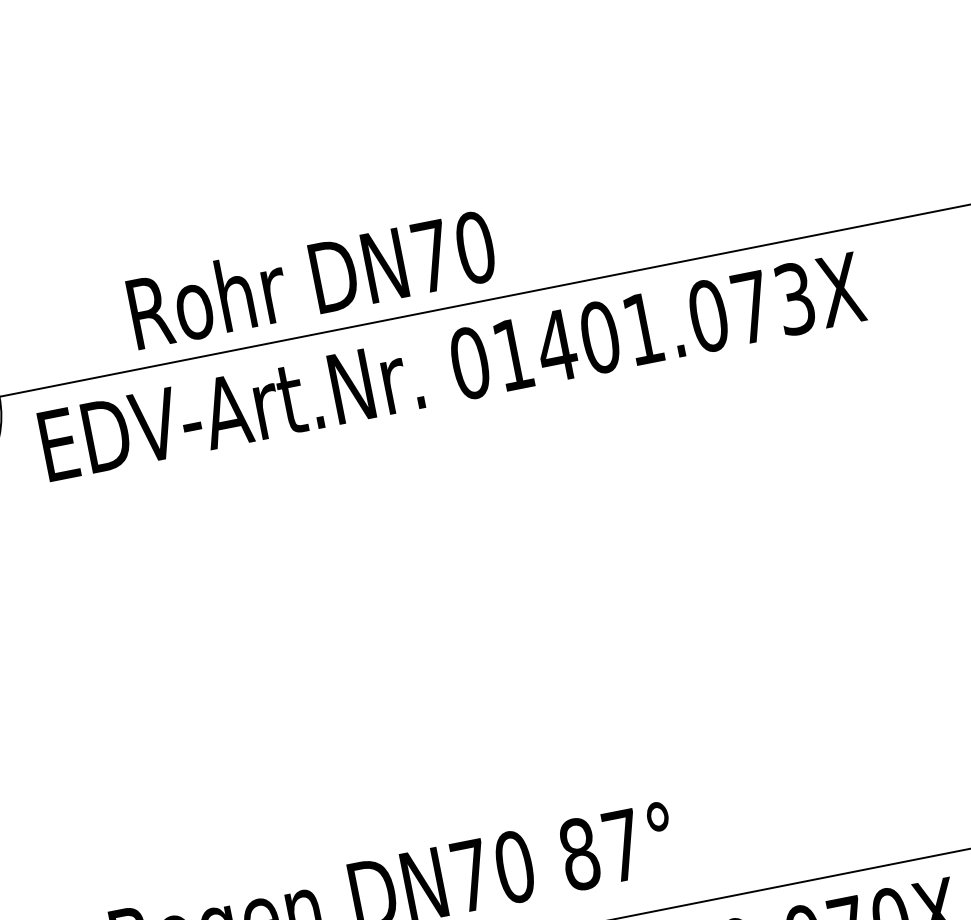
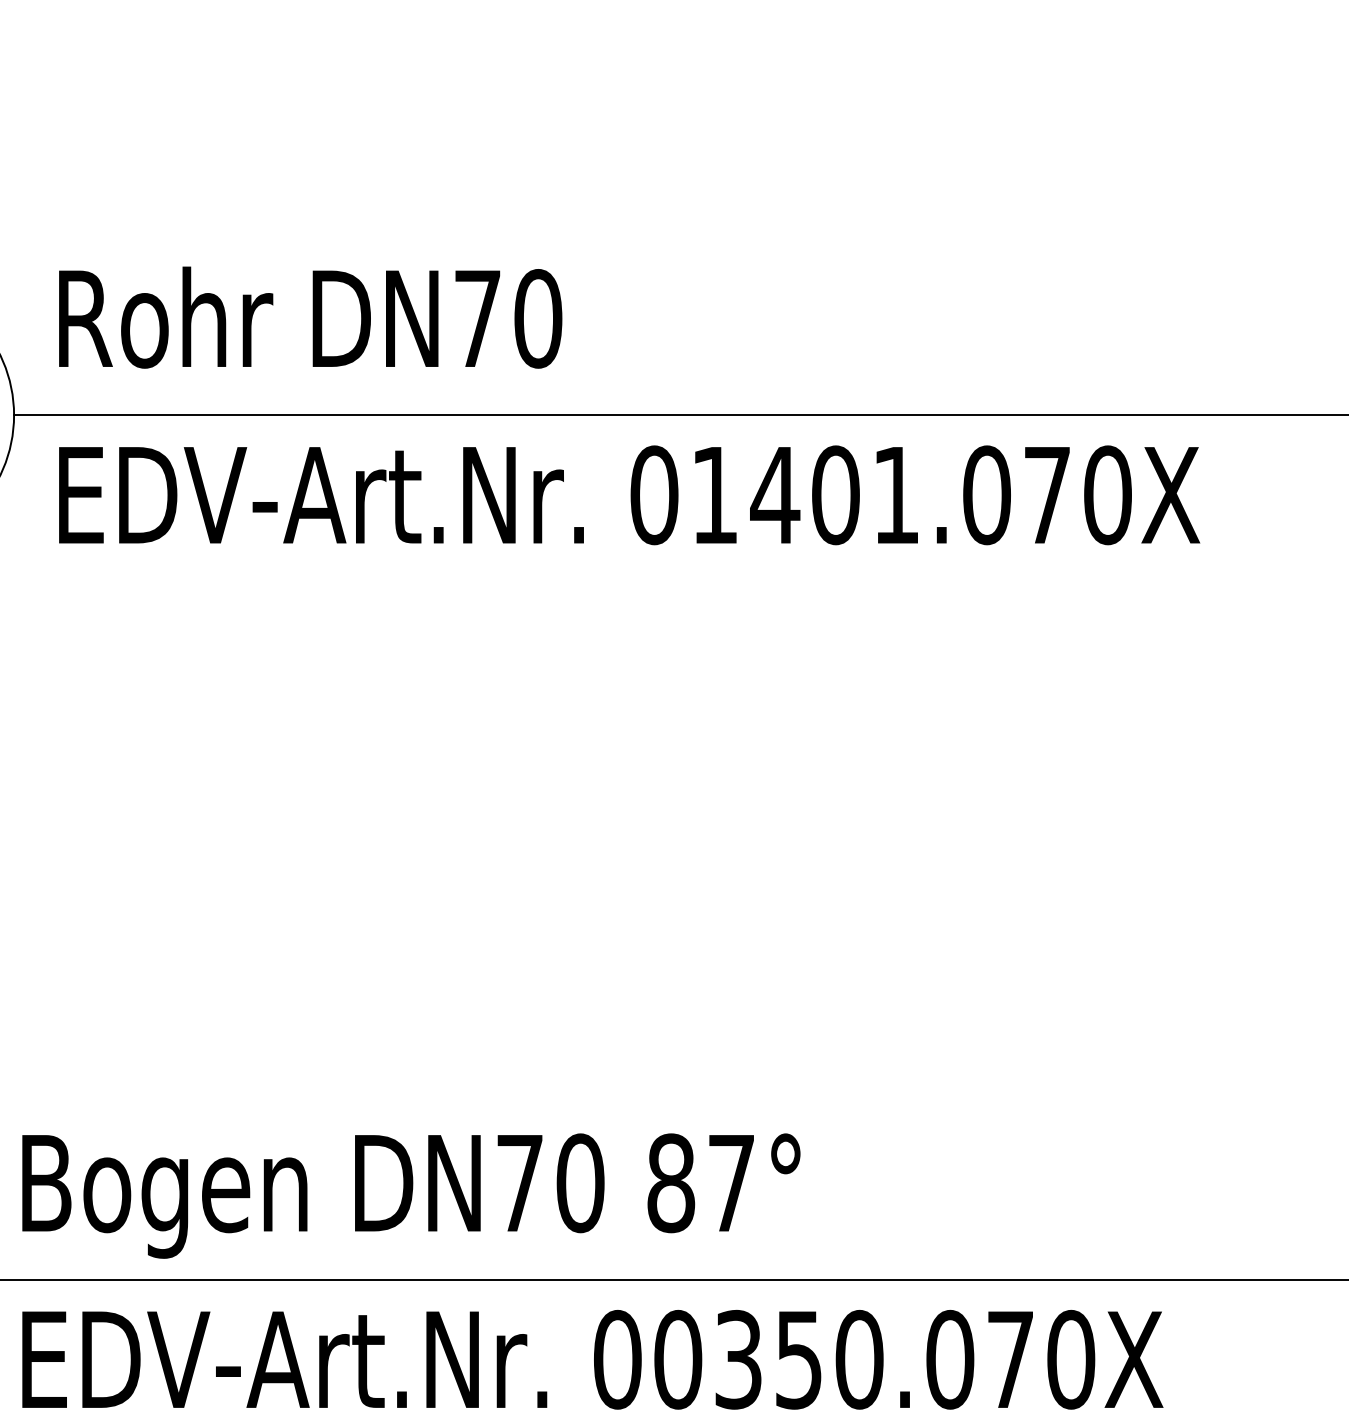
text: (311, 279) -> (310, 317), moved
text: (794, 299) -> (1107, 495), 01401.073X -> 01401.070X

